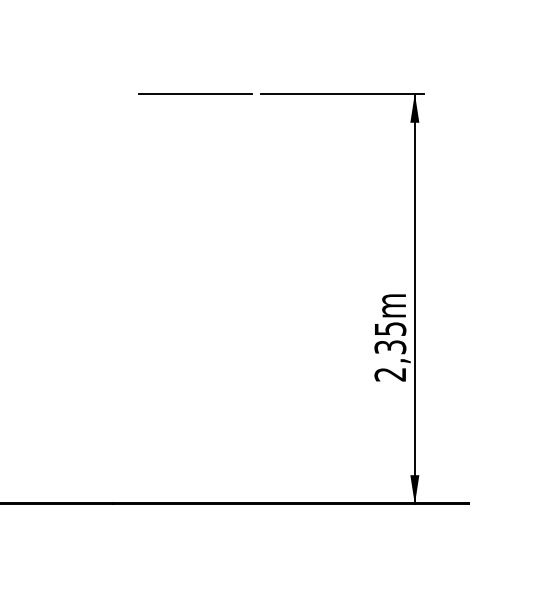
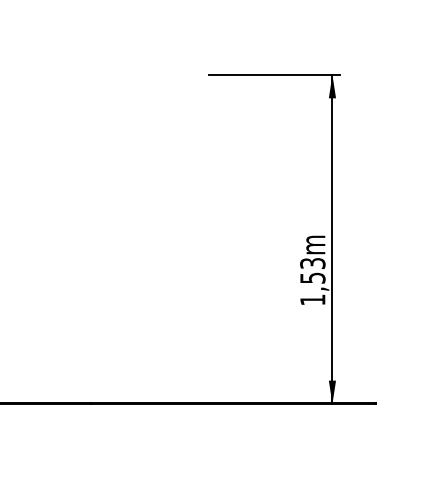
line: (195, 93) -> (156, 74), removed
text: (389, 351) -> (312, 281), 2,35m -> 1,53m

